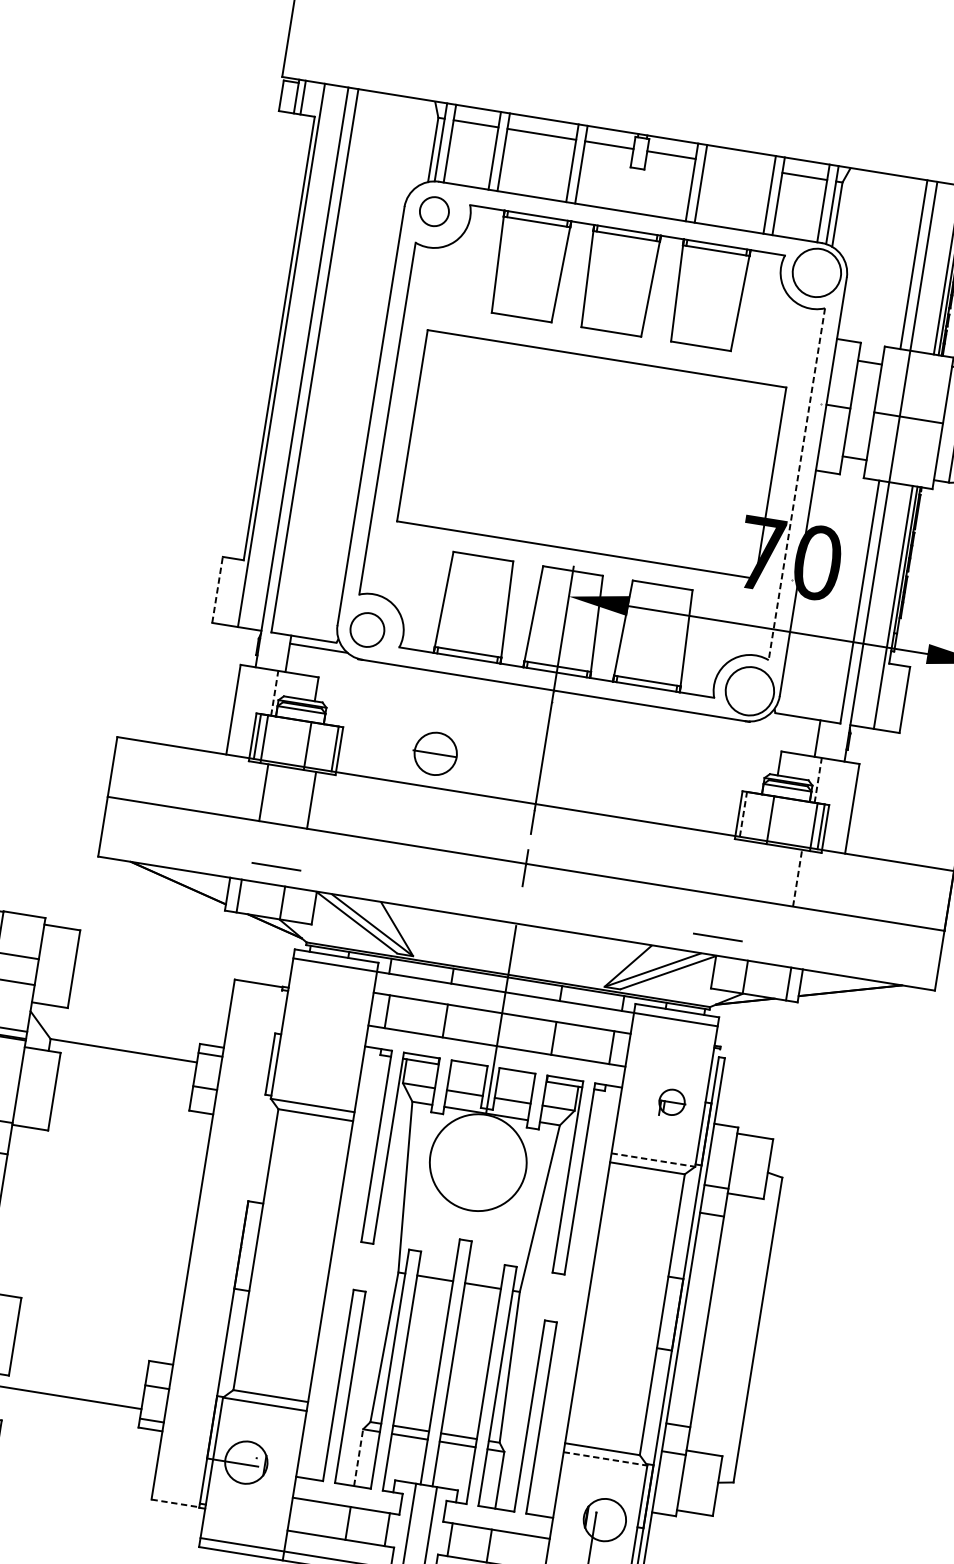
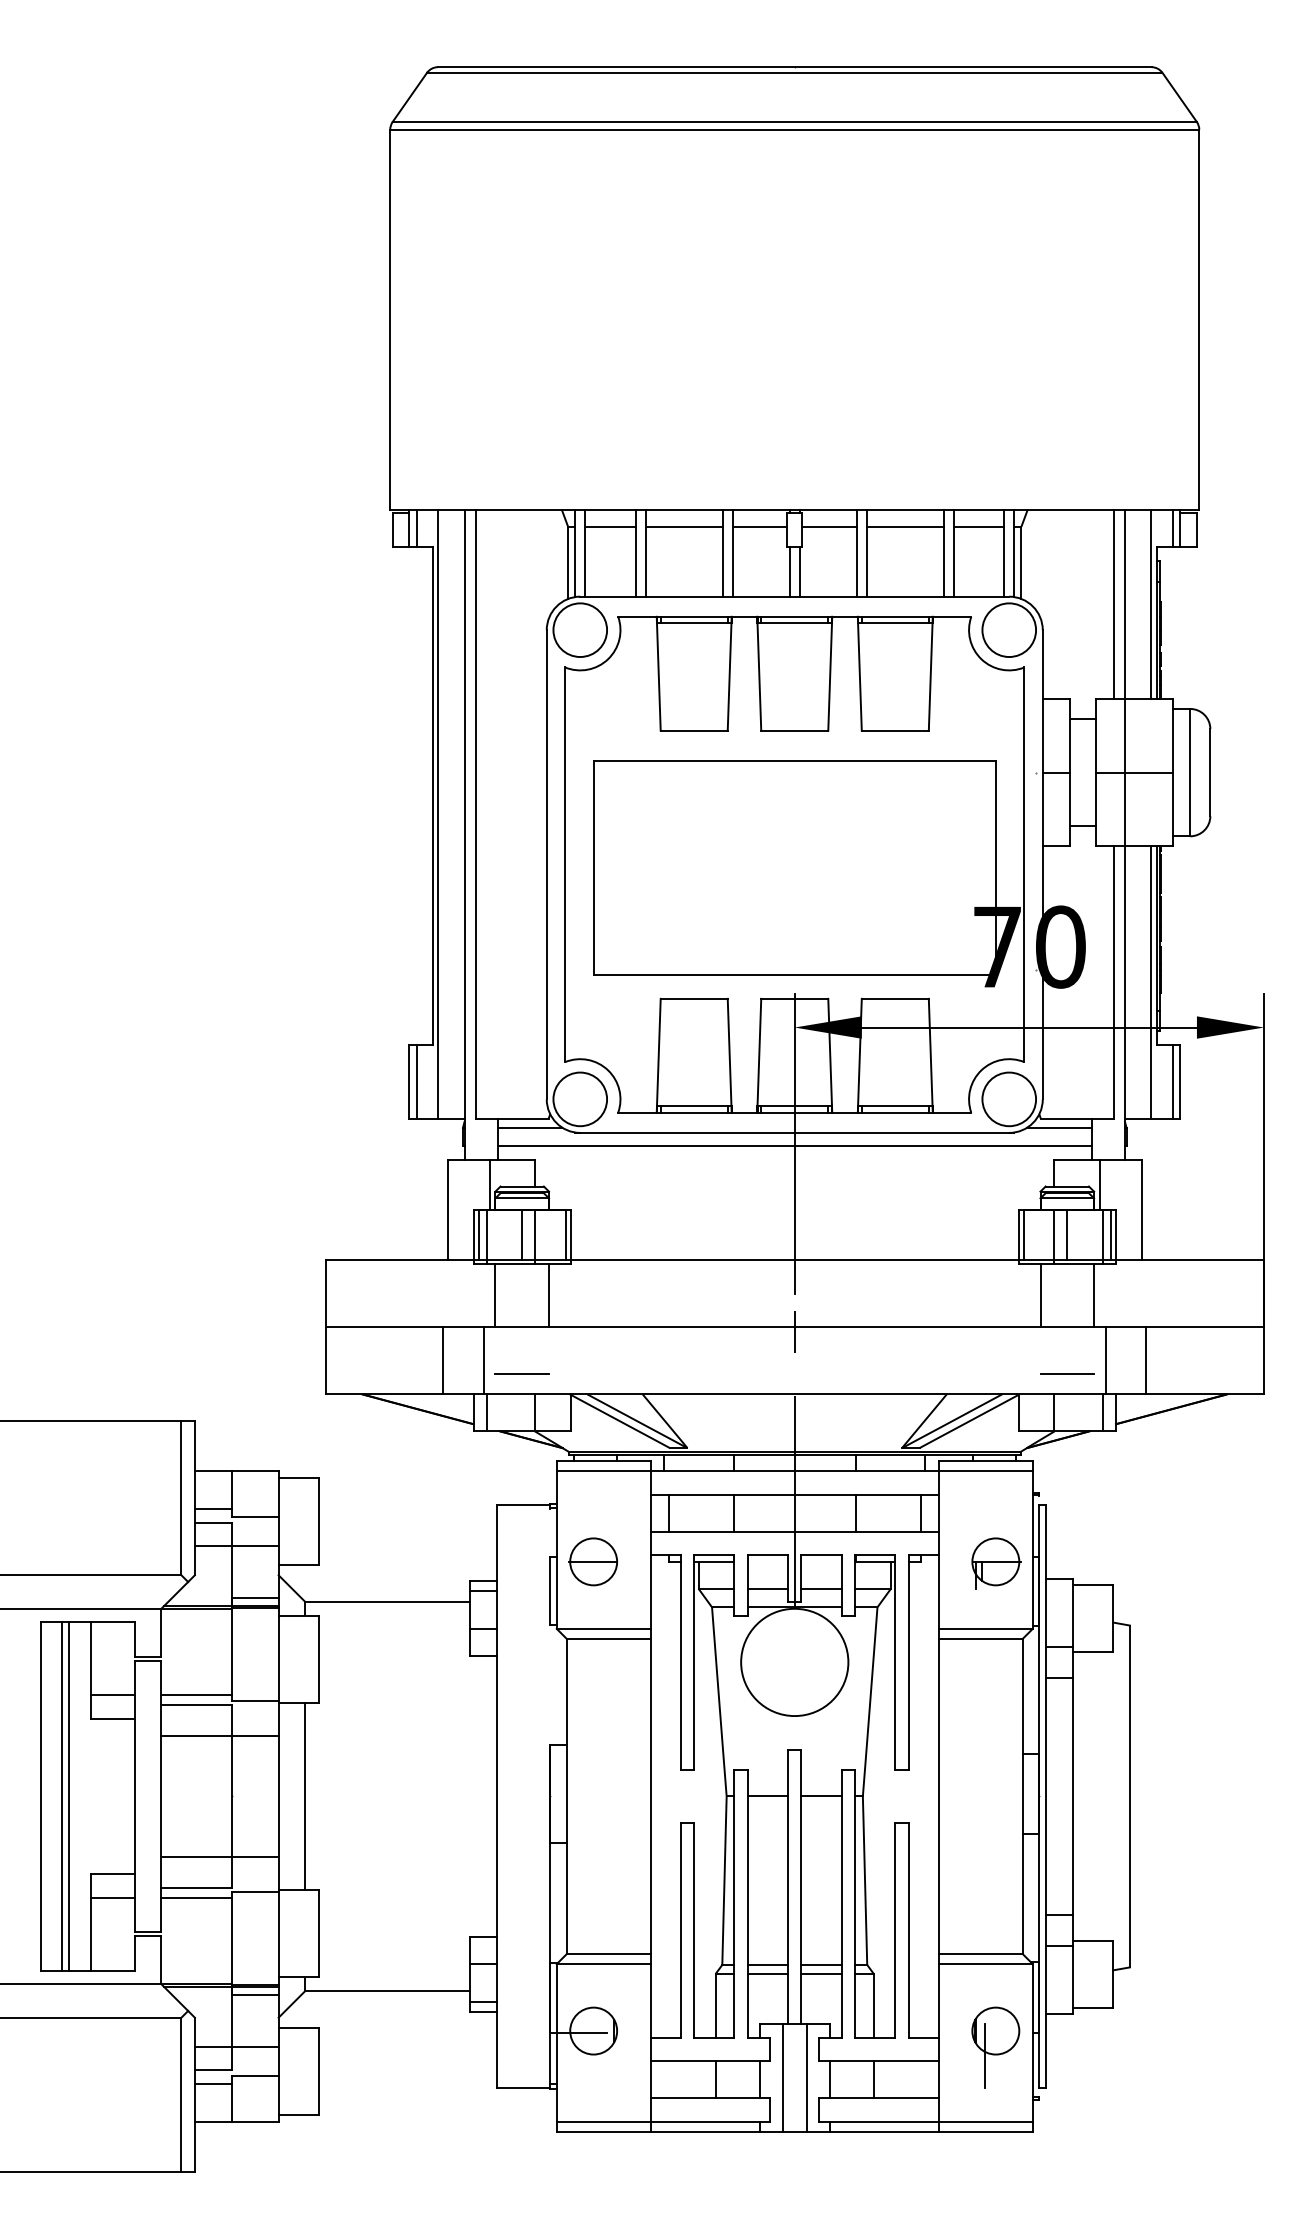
line: (738, 165) -> (904, 526), added
line: (629, 189) -> (789, 571), added
line: (638, 190) -> (799, 571), added
circle: (434, 211) -> (580, 630), size x1.67
line: (796, 484) -> (1024, 865), dashed -> solid
line: (217, 589) -> (409, 1081), dashed -> solid
line: (223, 590) -> (416, 1081), added
circle: (367, 630) -> (580, 1099), size x1.43
line: (274, 692) -> (489, 1184), dashed -> solid
line: (898, 698) -> (1172, 1081), added
line: (551, 702) -> (794, 1146), added
line: (790, 723) -> (1059, 1127), added
line: (296, 742) -> (522, 1234), added
part: (434, 753) -> (592, 1561), moved
line: (818, 780) -> (1099, 1184), dashed -> solid
line: (743, 813) -> (1023, 1234), dashed -> solid
line: (782, 820) -> (1067, 1234), added
line: (208, 843) -> (443, 1360), added
line: (243, 849) -> (483, 1360), added
line: (749, 870) -> (1040, 1295), added
line: (797, 878) -> (1094, 1295), dashed -> solid
line: (718, 936) -> (1067, 1373), moved
line: (798, 937) -> (1105, 1360), added
line: (835, 943) -> (1146, 1360), added
part: (672, 1103) -> (996, 1563), size x1.67
line: (653, 1159) -> (985, 1628), dashed -> solid
line: (22, 1212) -> (305, 1796), added
line: (358, 1457) -> (715, 2005), dashed -> solid
line: (605, 1459) -> (985, 1964), dashed -> solid
line: (175, 1503) -> (523, 2088), dashed -> solid

